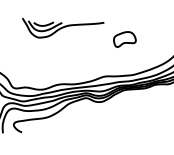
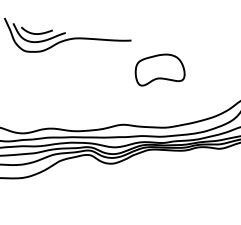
part: (124, 39) -> (159, 70), size x1.43

